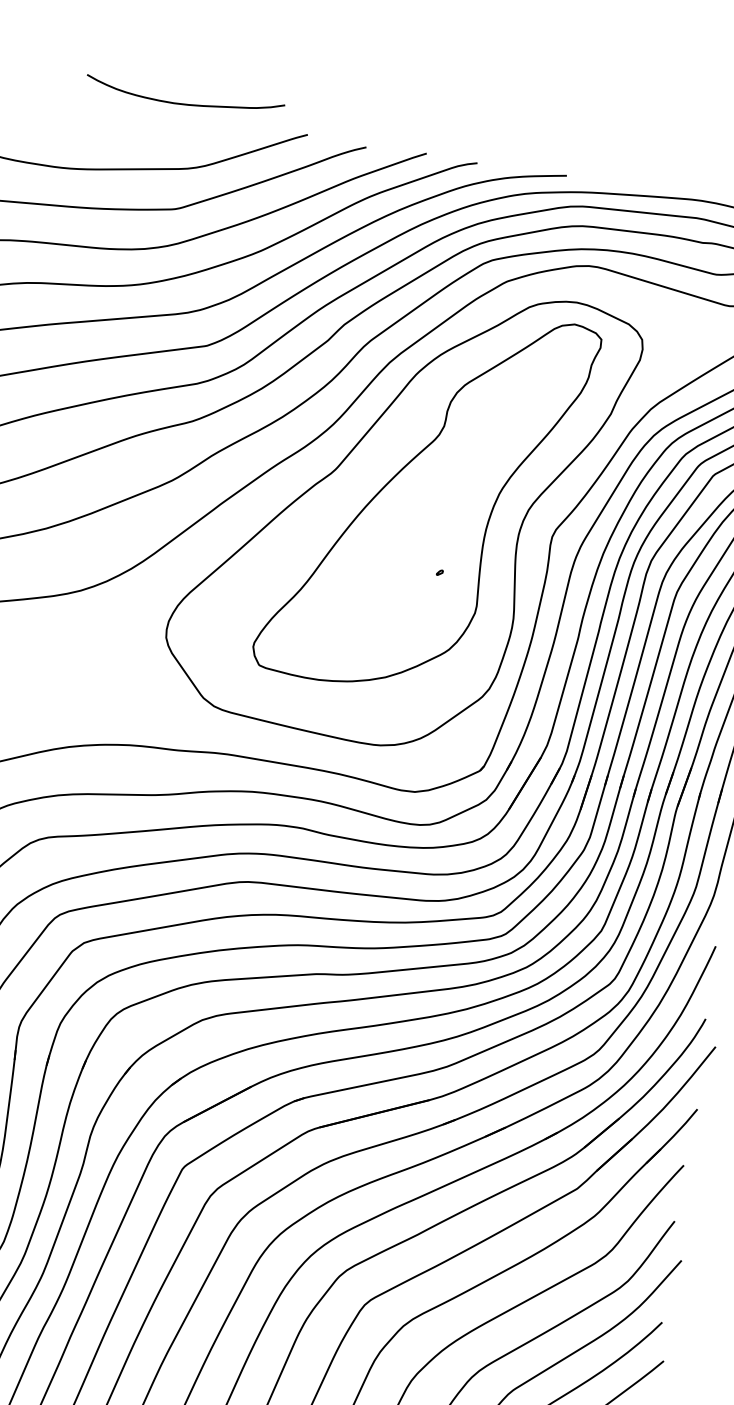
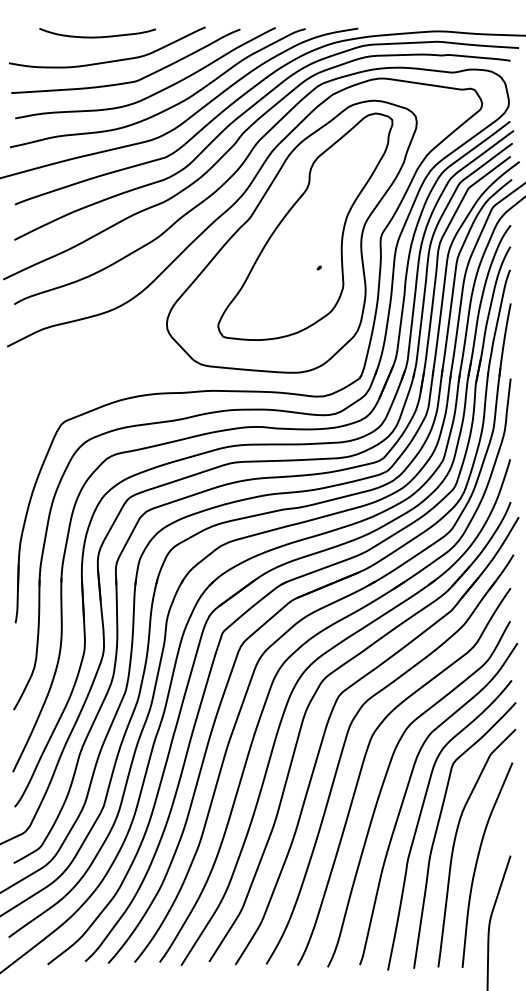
curve: (183, 102) -> (97, 36), moved

